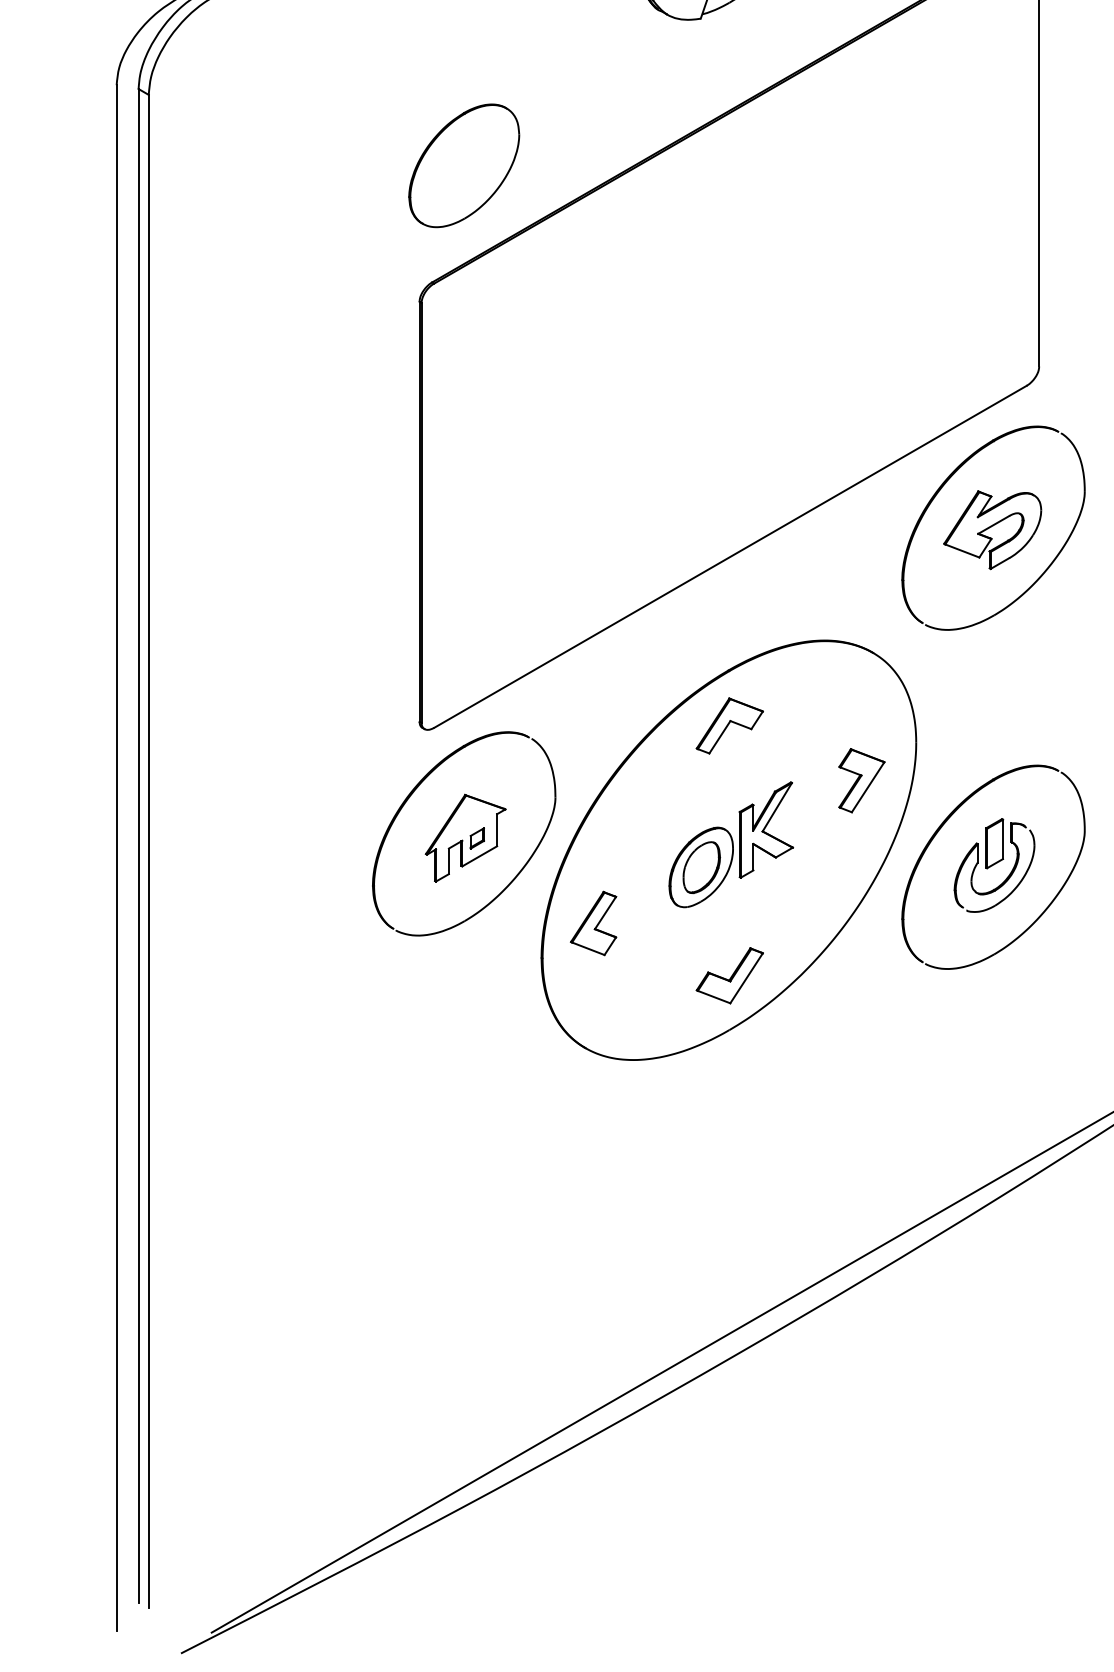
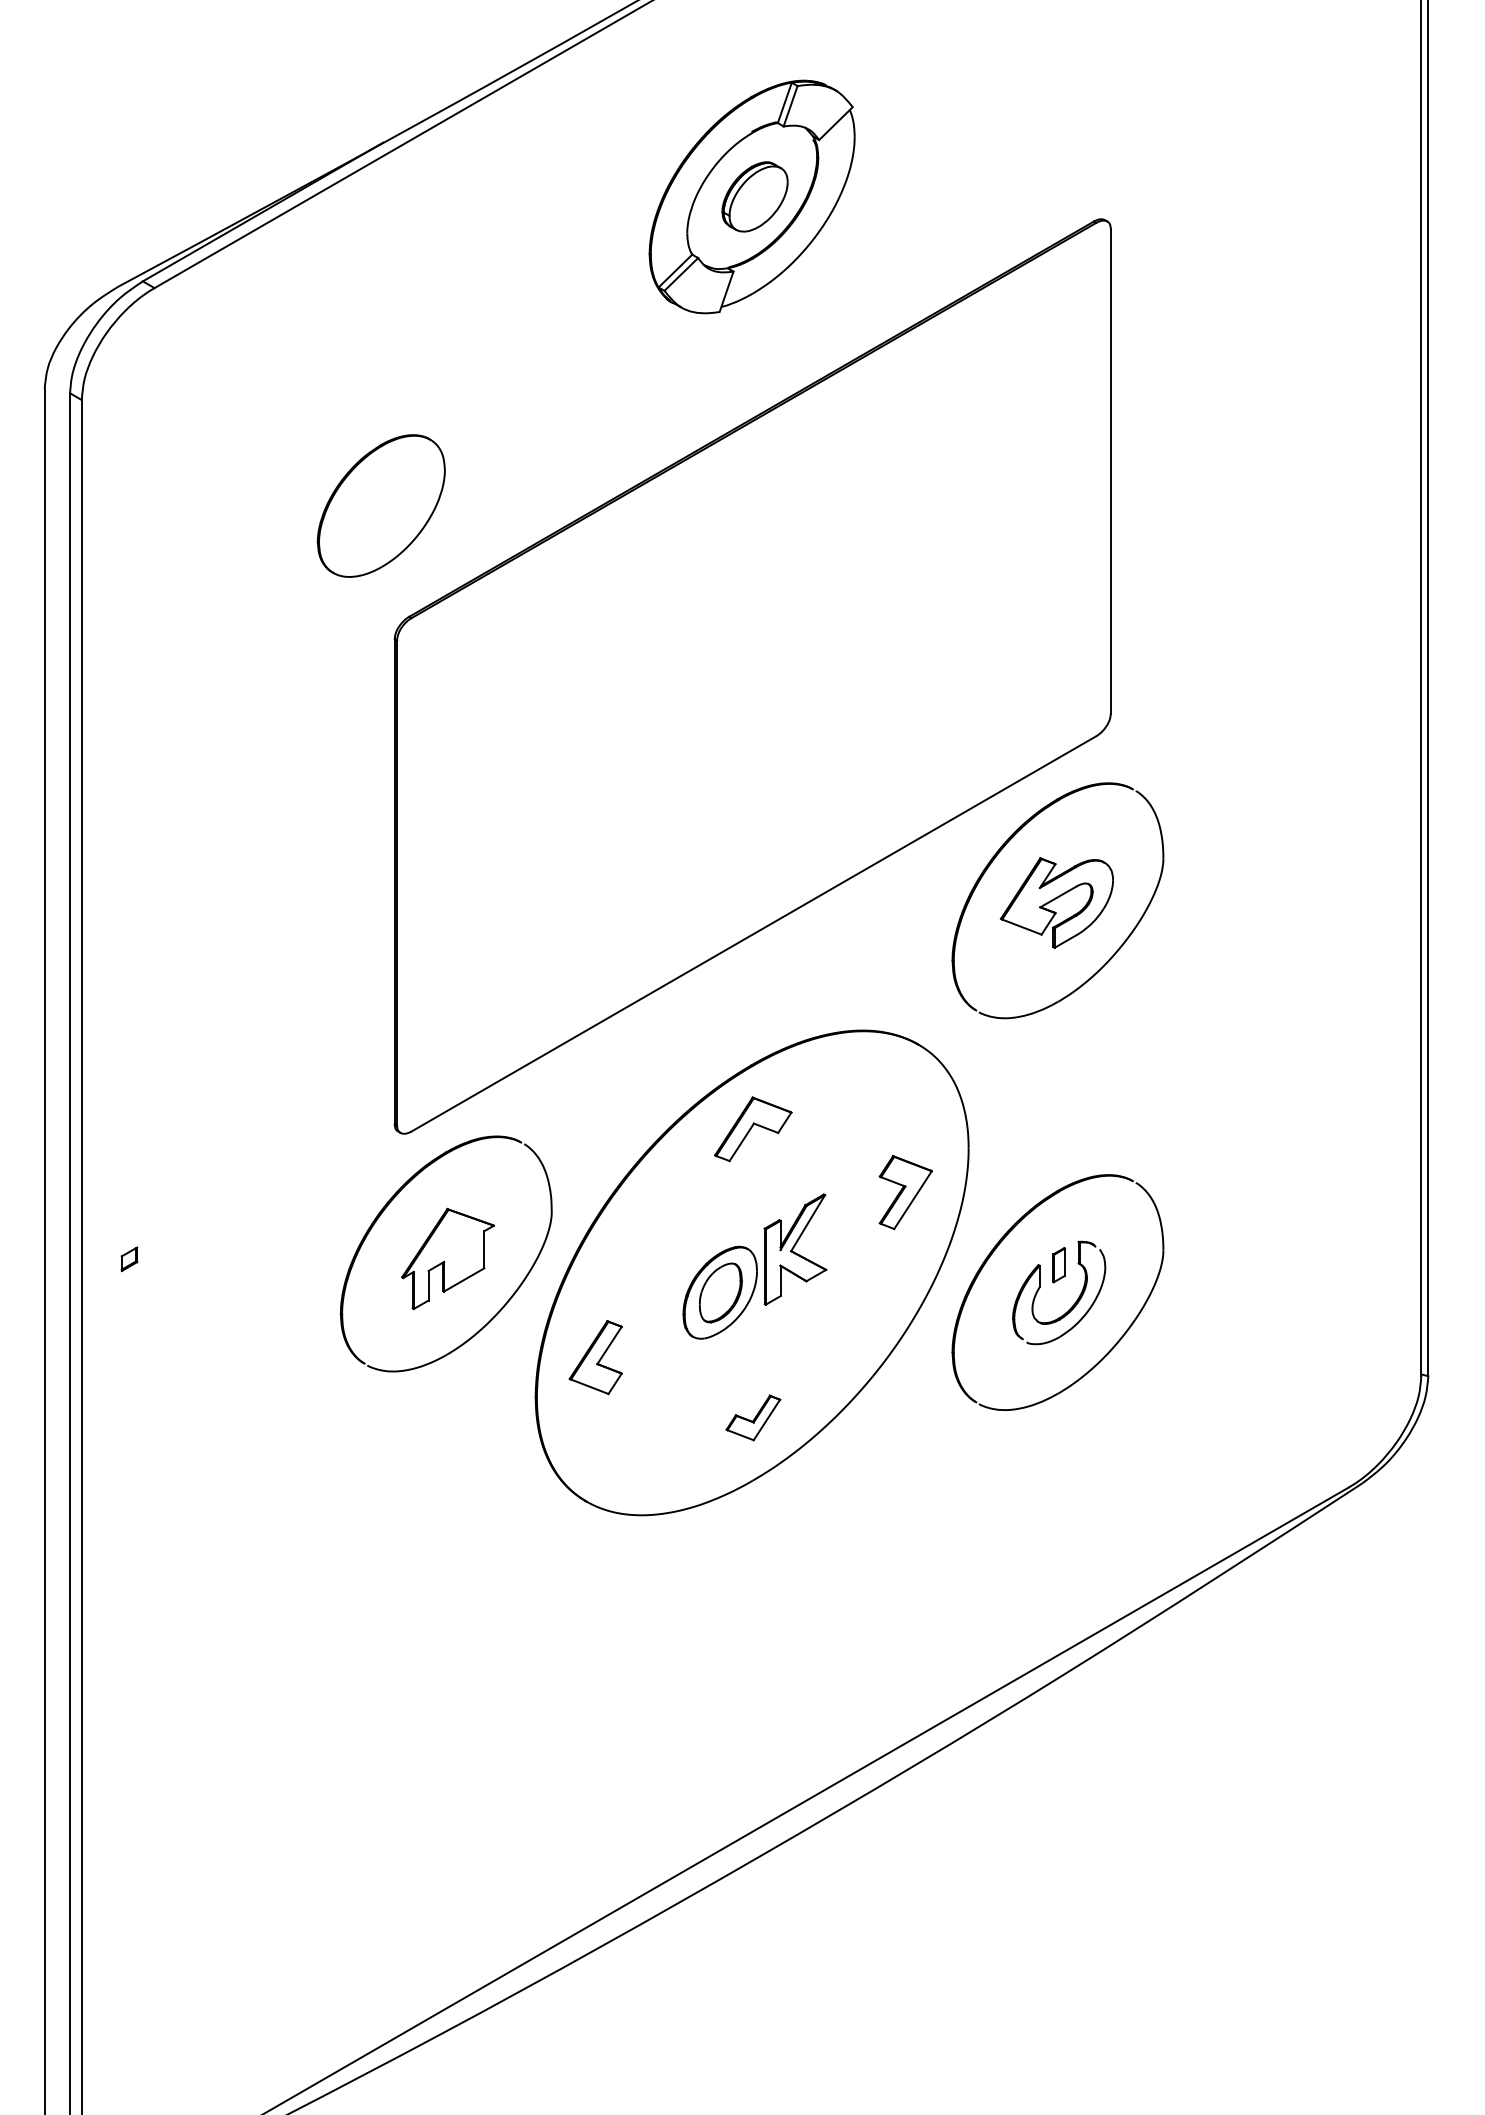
part: (463, 165) -> (380, 505), moved
part: (477, 838) -> (129, 1259), moved
part: (993, 842) -> (1058, 1264), size x0.6
part: (730, 975) -> (753, 1417), size x0.7

